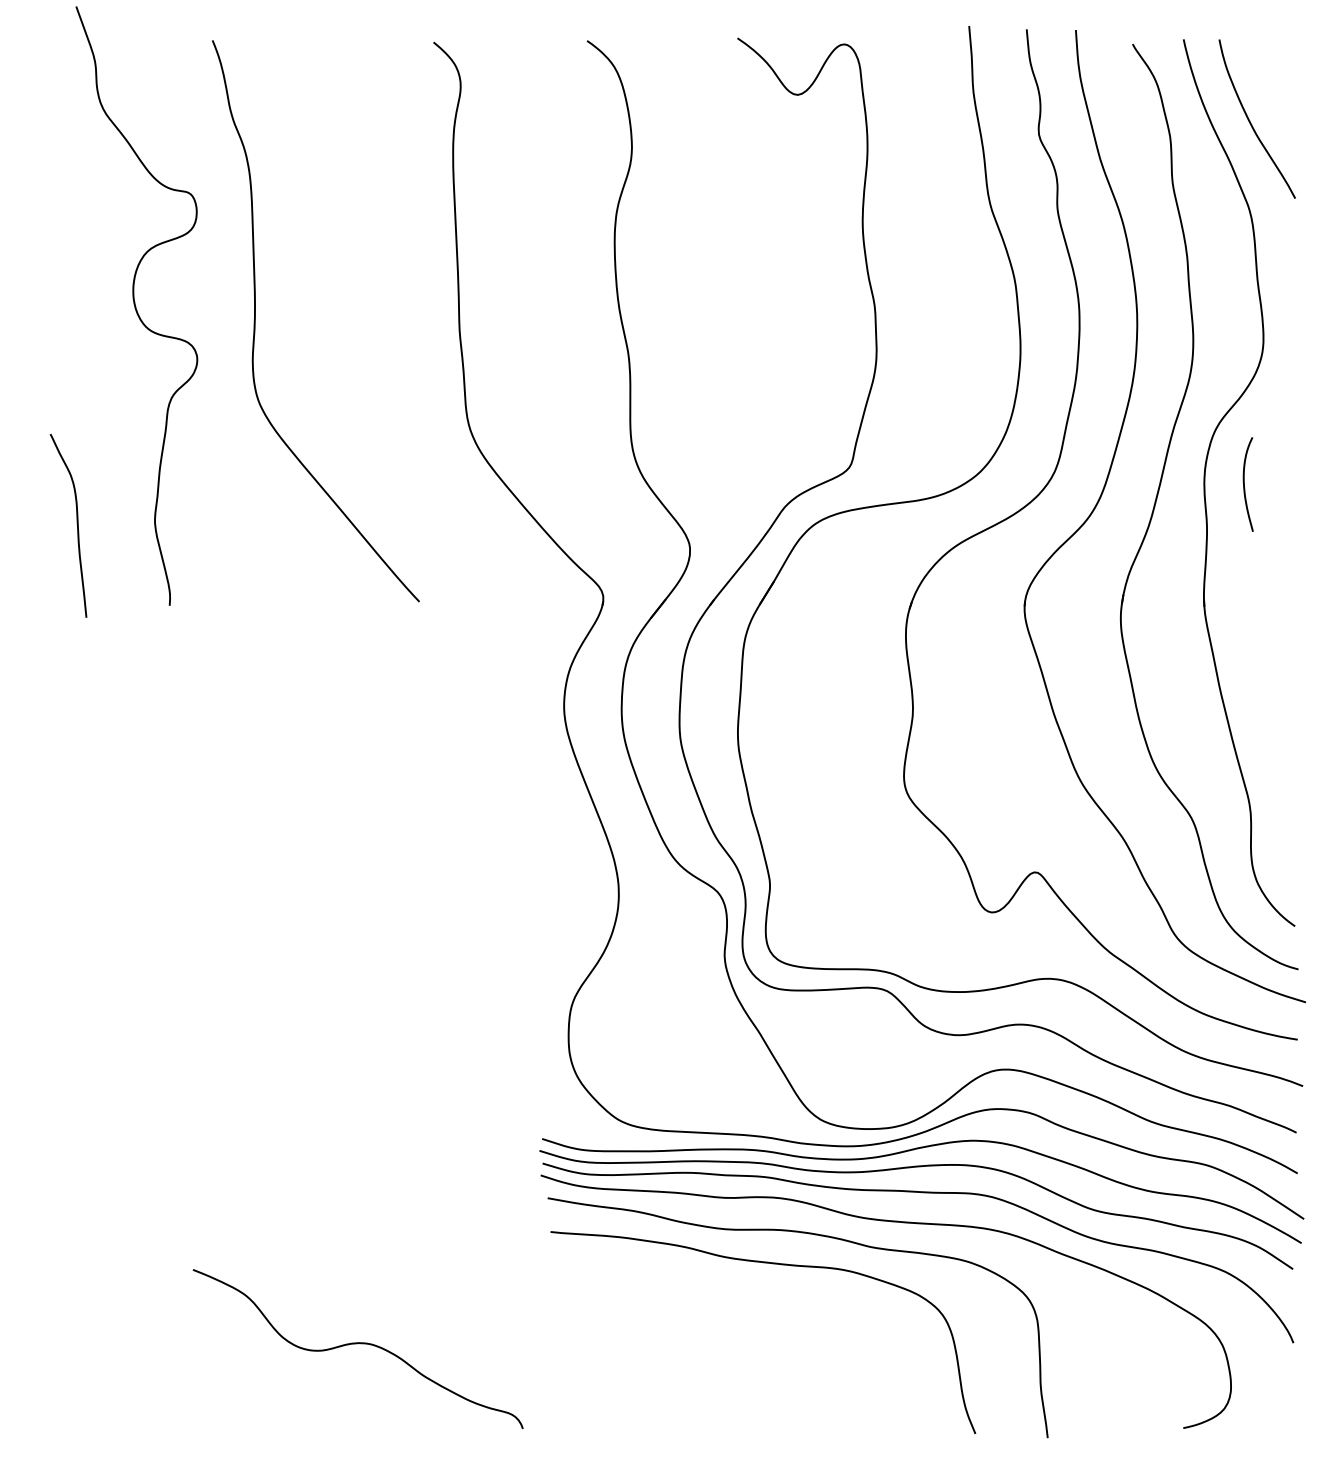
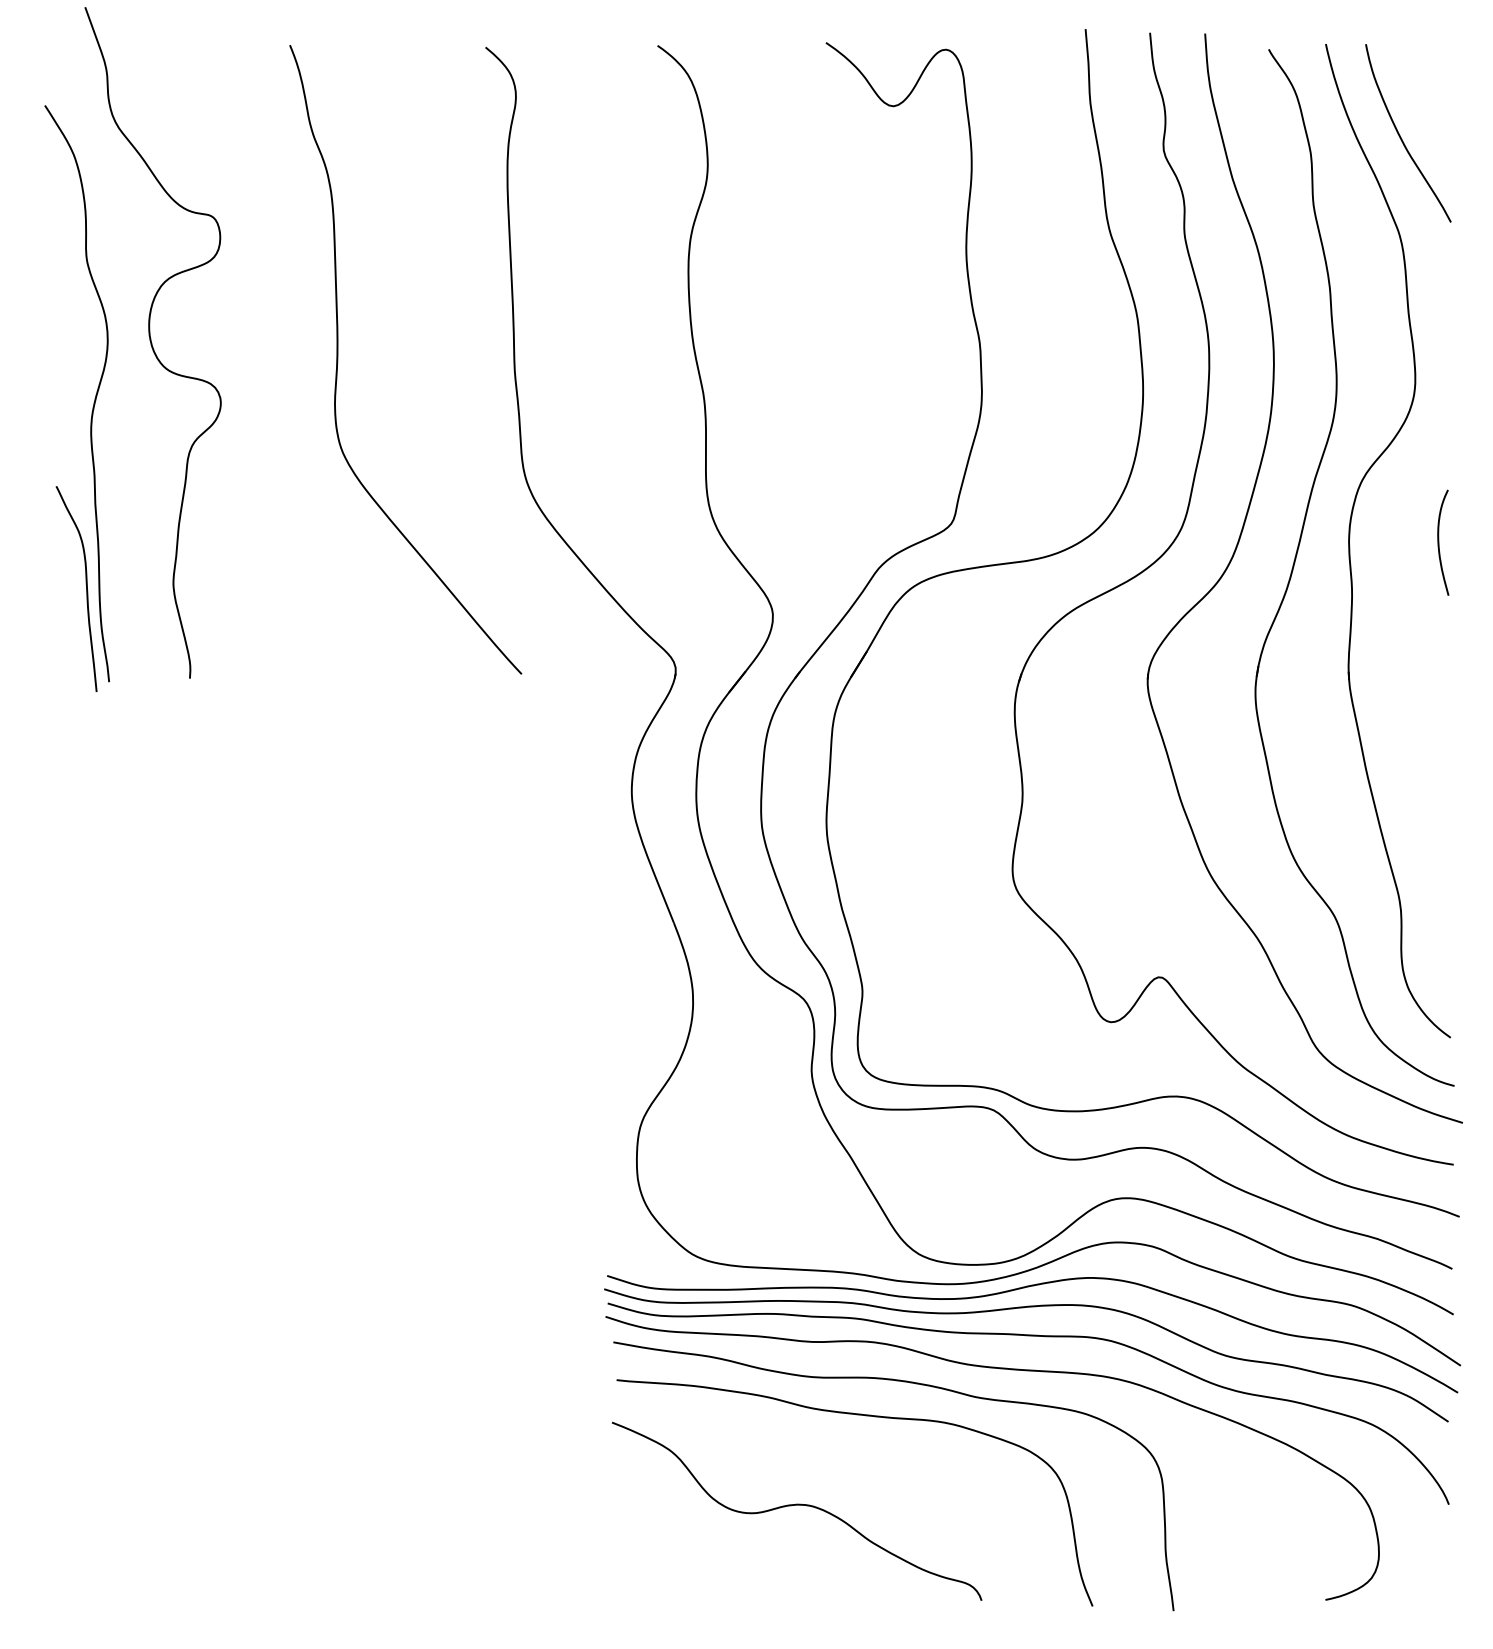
curve: (255, 320) -> (338, 359), moved
curve: (84, 355) -> (94, 398), added
curve: (1244, 484) -> (1439, 542), moved
curve: (357, 1343) -> (796, 1505), moved

